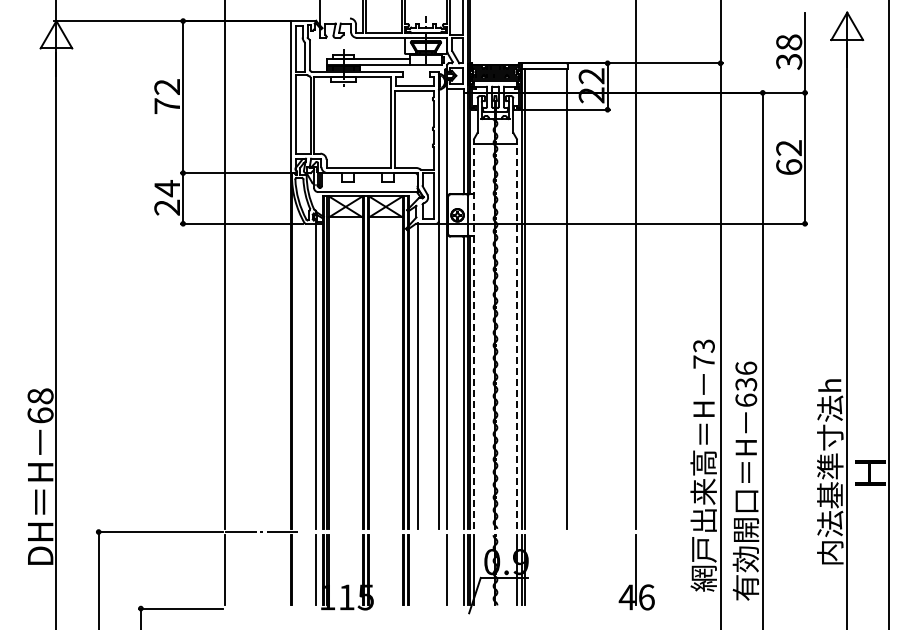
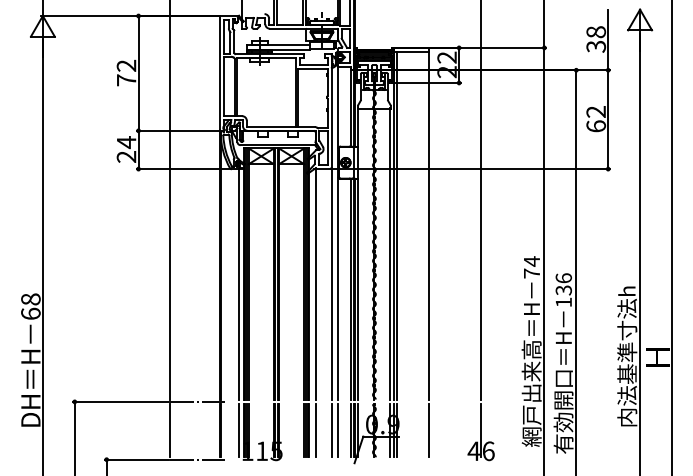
line: (474, 336) -> (358, 254), dashed -> solid
line: (516, 336) -> (390, 254), dashed -> solid
text: (703, 346) -> (531, 261), 73 -> 74
text: (746, 399) -> (563, 301), 636 -> 136
line: (417, 570) -> (315, 430), added
line: (438, 570) -> (331, 430), added
line: (567, 570) -> (428, 430), added
line: (261, 608) -> (197, 459), added

